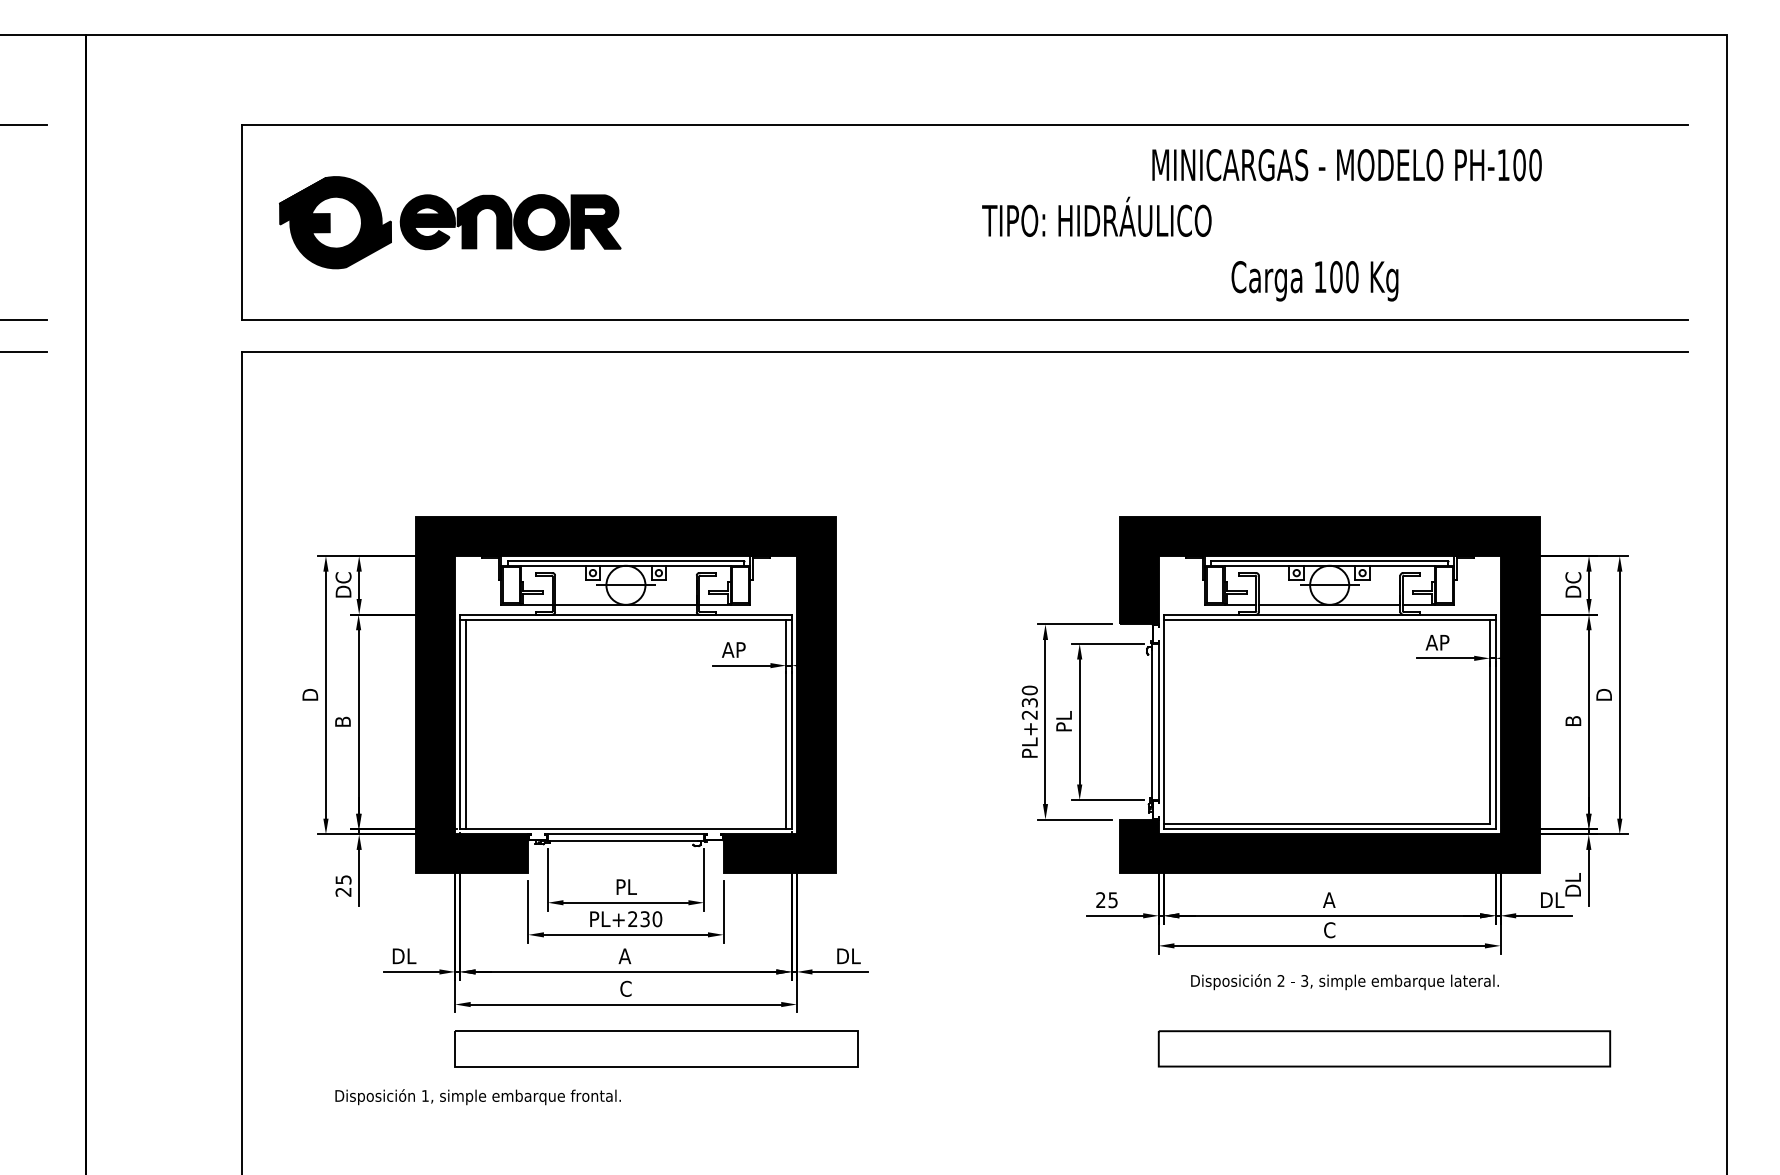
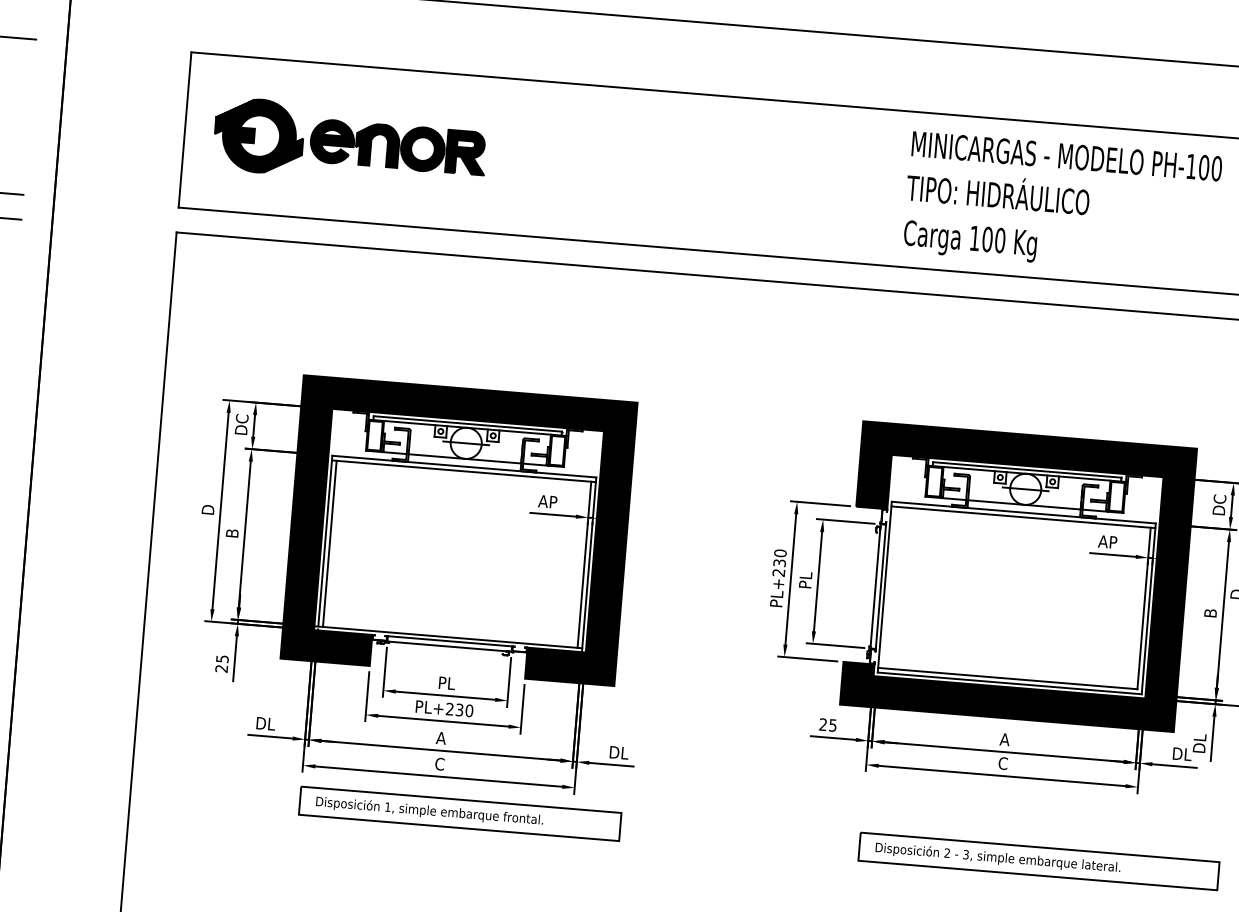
text: (1096, 216) -> (998, 191), moved
text: (1314, 281) -> (969, 241), moved
text: (1344, 982) -> (997, 858), moved
text: (477, 1097) -> (429, 811), moved

